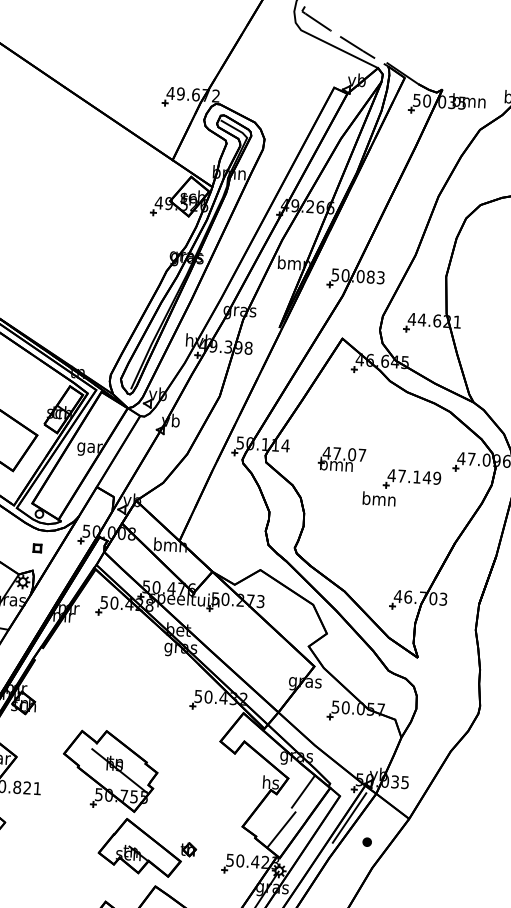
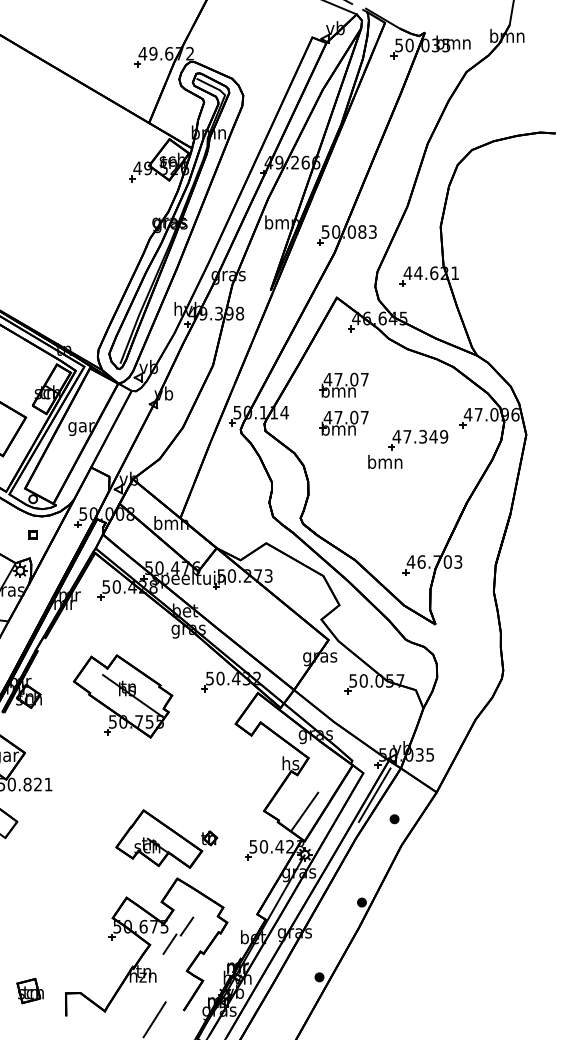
part: (343, 422) -> (343, 384), added
text: (416, 476) -> (422, 436), 47.149 -> 47.349
part: (109, 770) -> (122, 696), moved
line: (303, 791) -> (325, 770), removed

